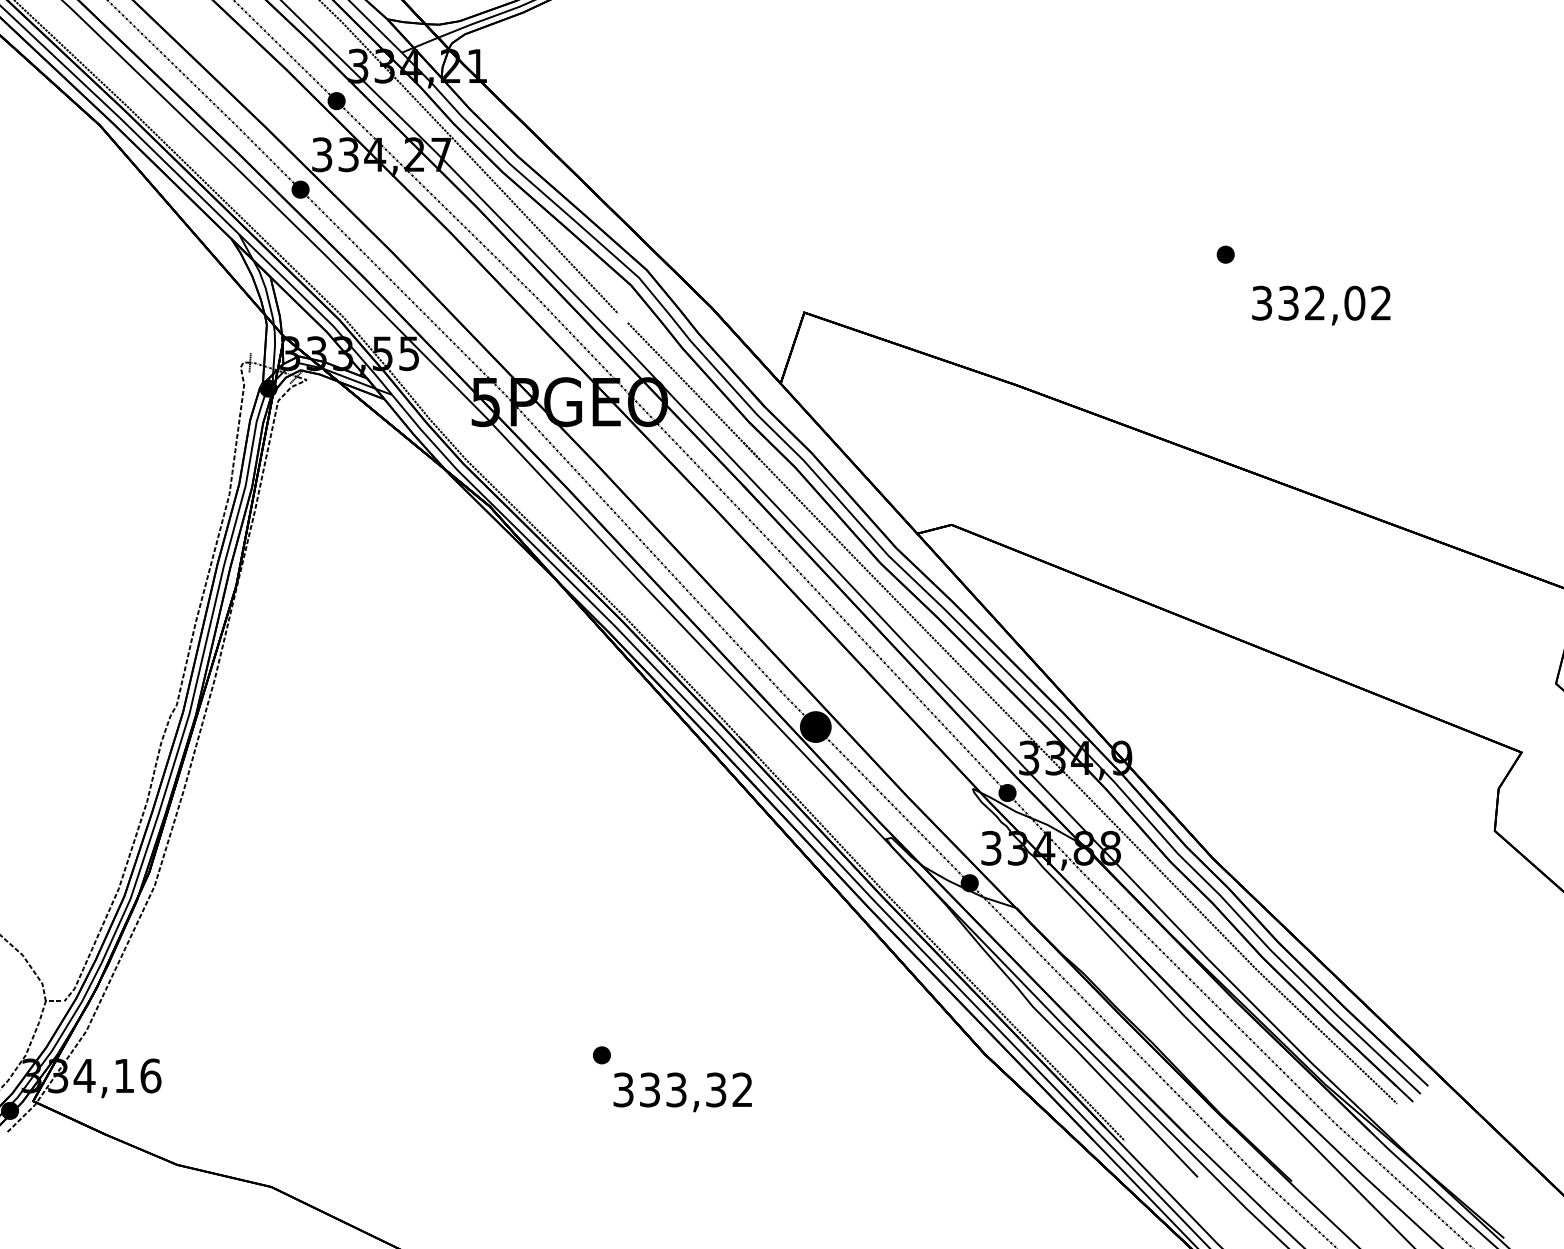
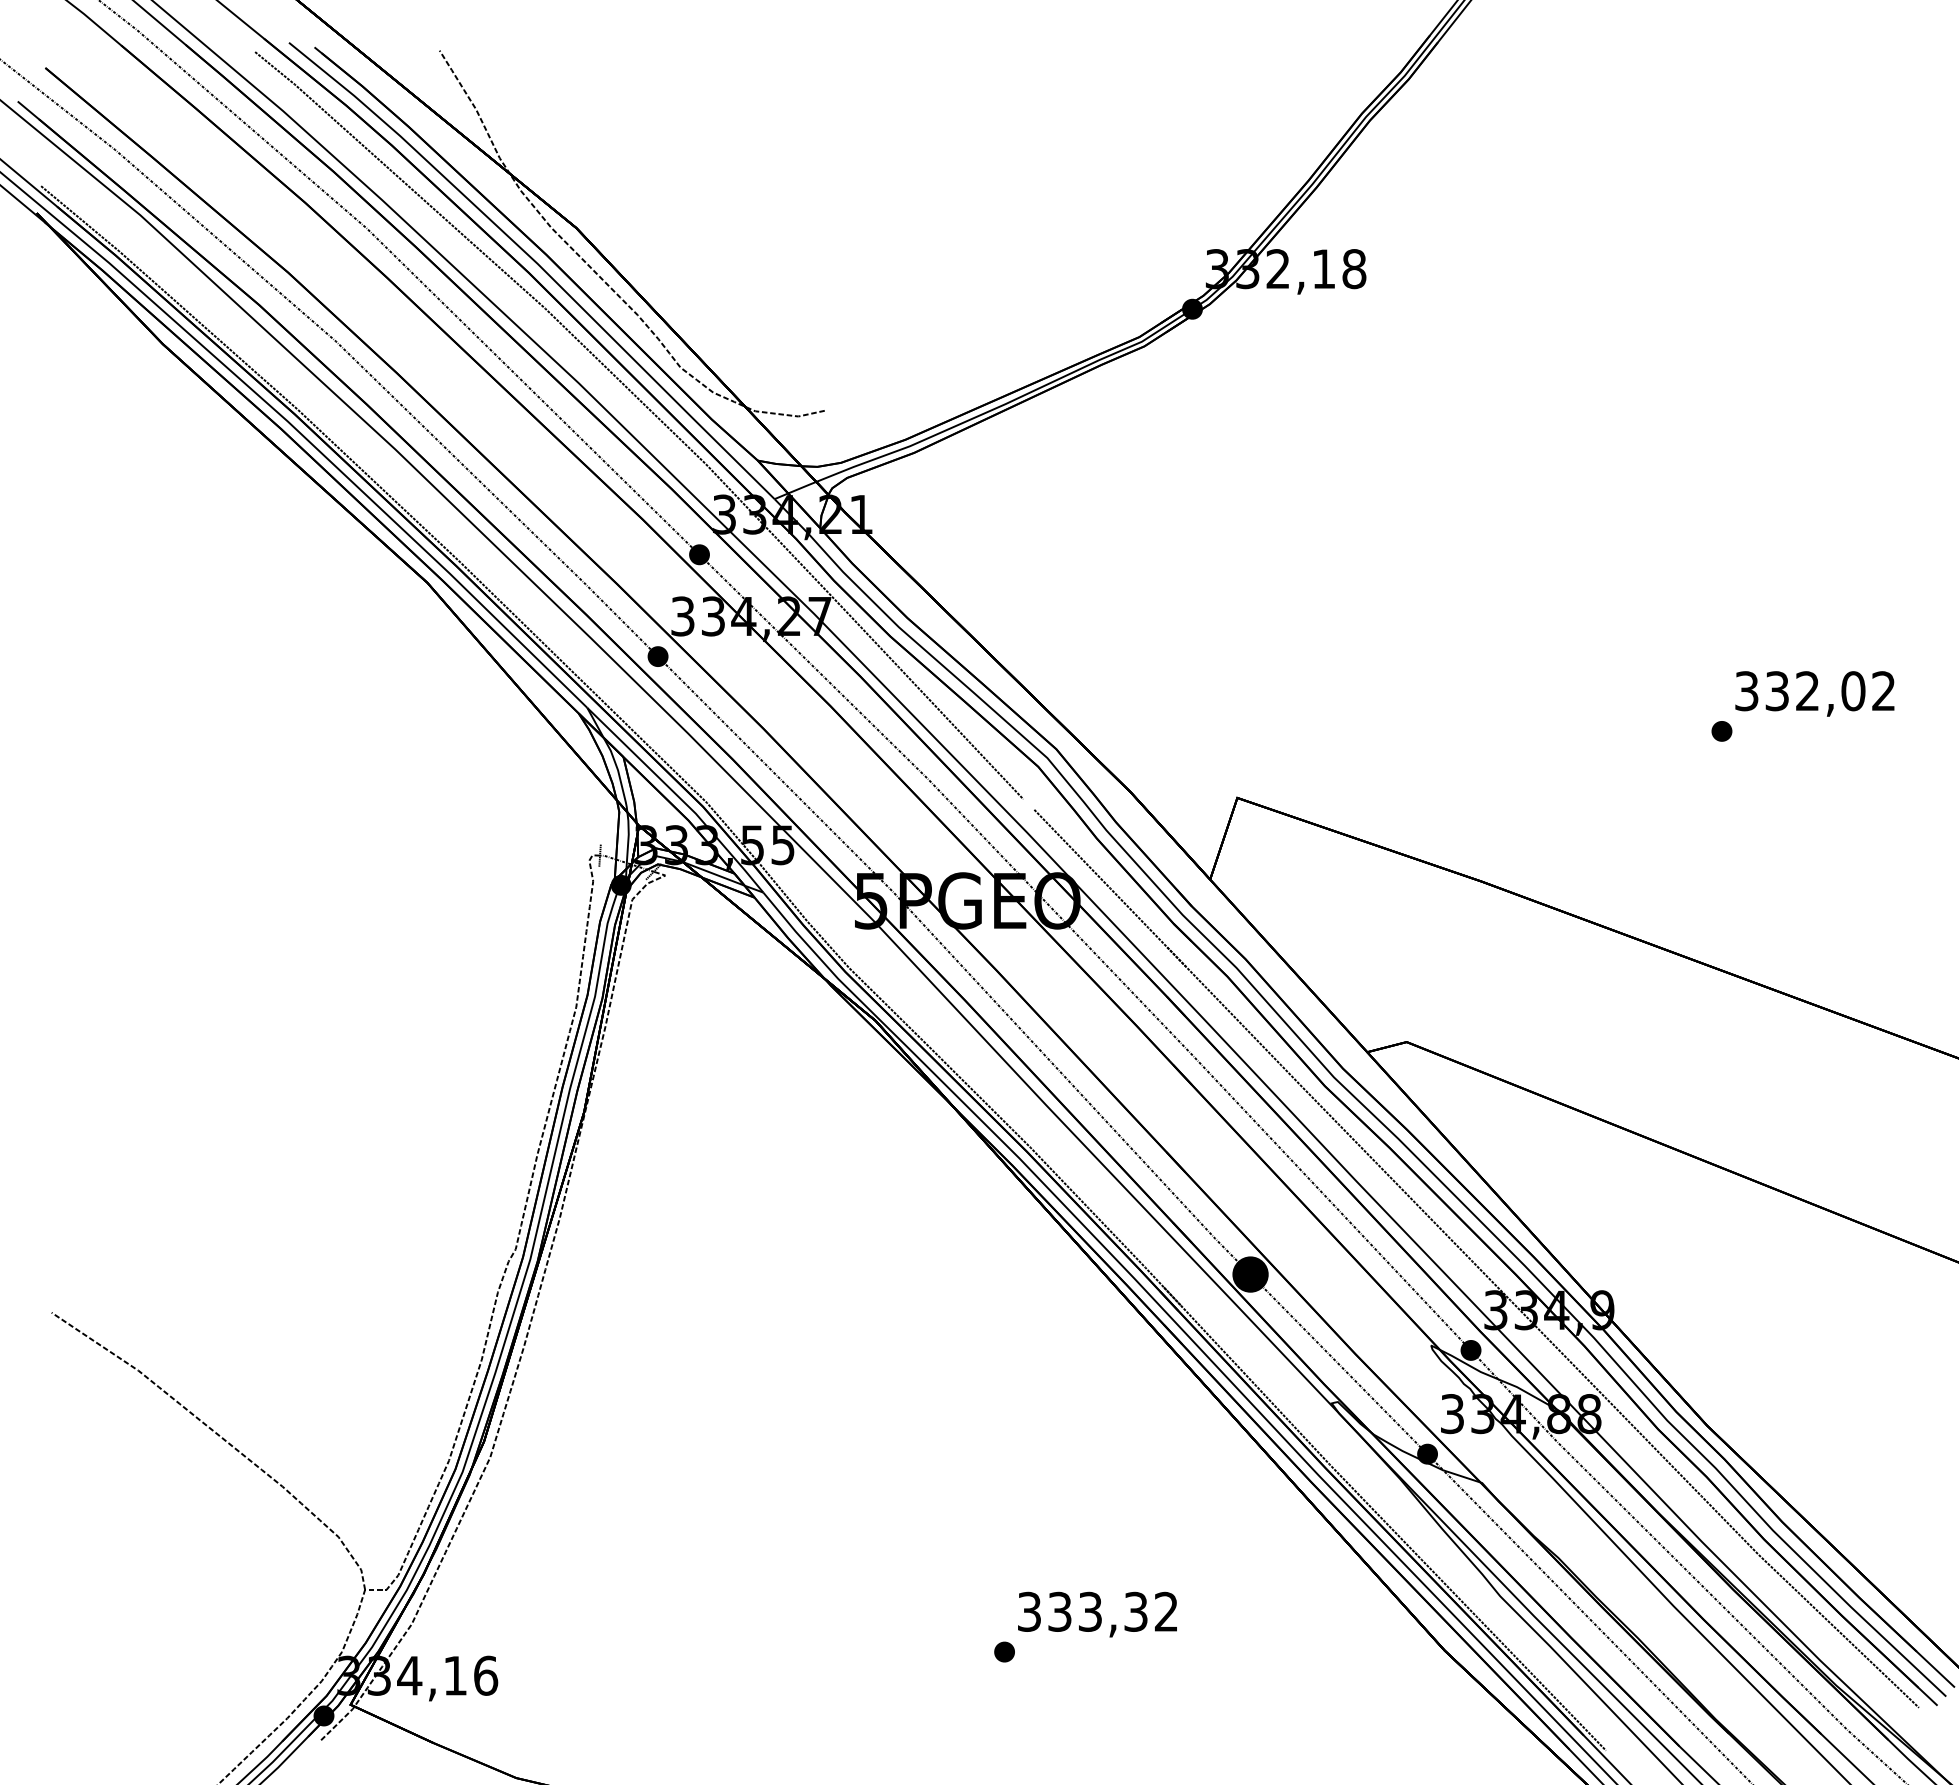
text: (1320, 305) -> (1814, 693), moved
text: (682, 1092) -> (1097, 1614), moved

